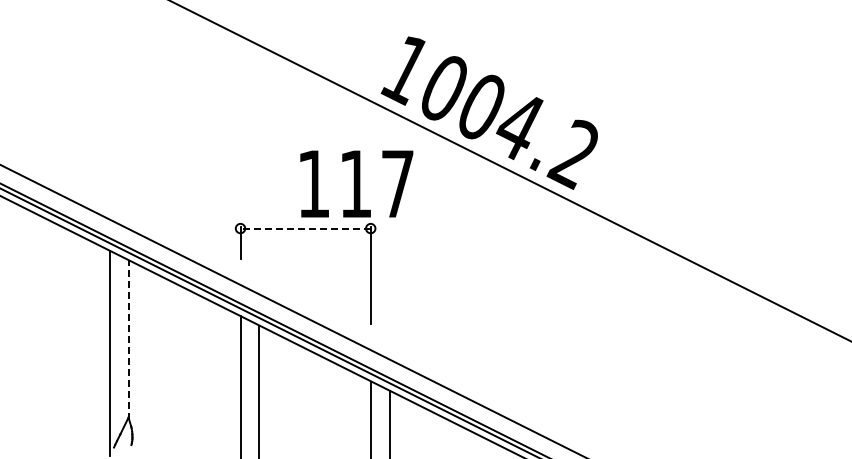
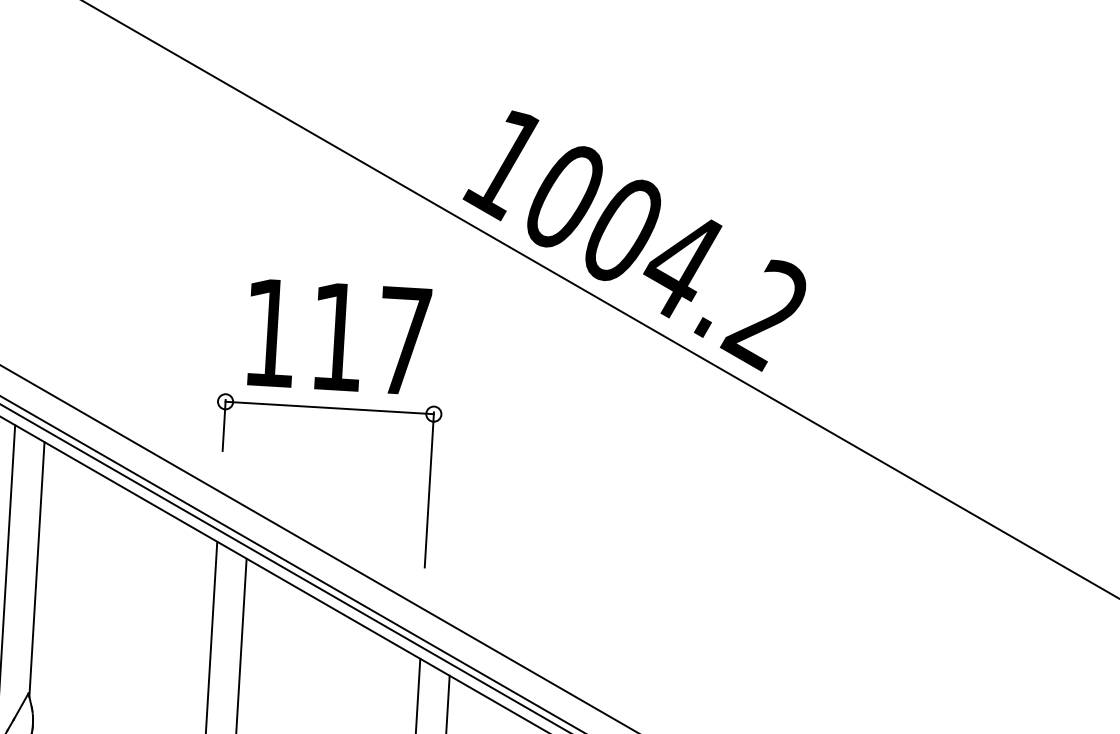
text: (356, 183) -> (338, 336), moved
line: (305, 228) -> (329, 407), dashed -> solid
line: (129, 340) -> (37, 570), dashed -> solid

